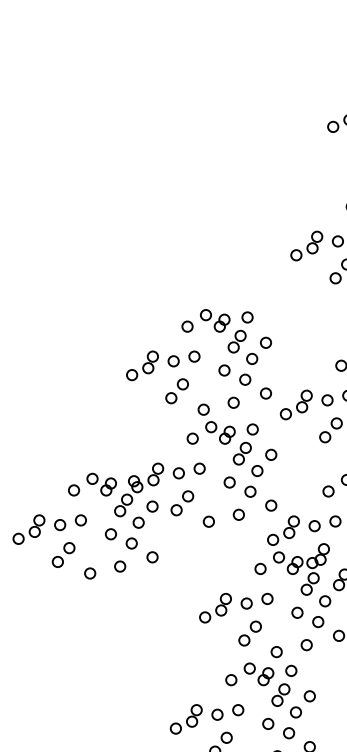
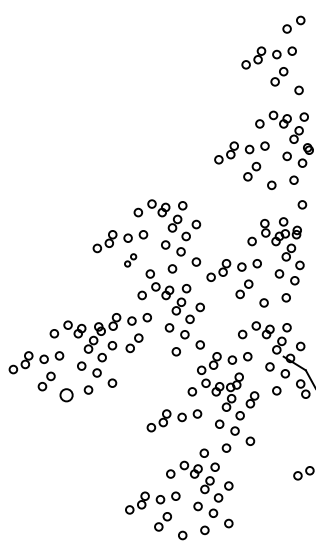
part: (176, 391) -> (130, 260), size x0.7
circle: (208, 521) -> (153, 356), removed
circle: (89, 572) -> (65, 394), size x1.6
part: (249, 633) -> (184, 439), removed

